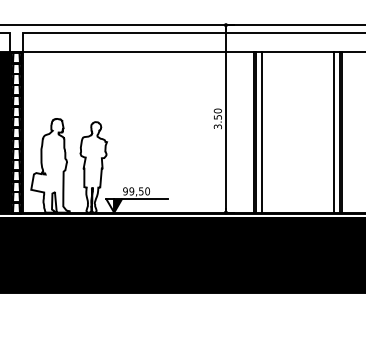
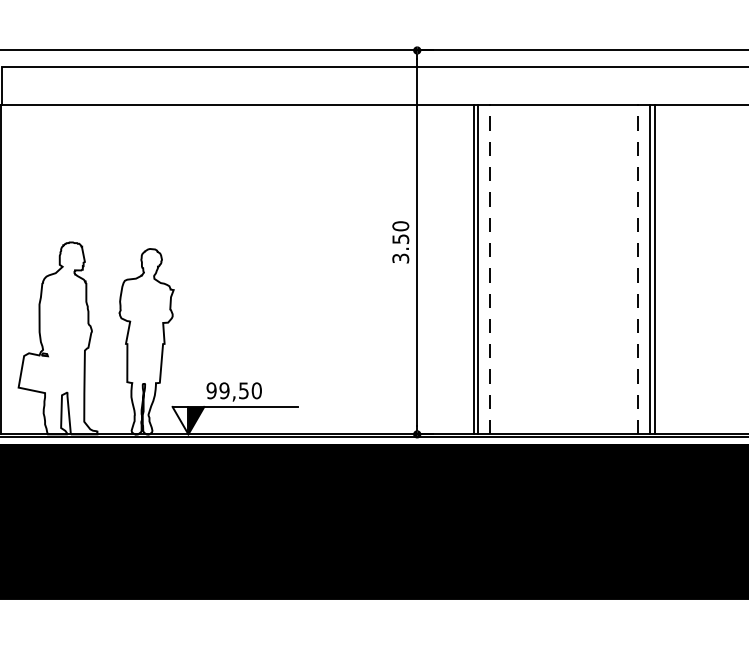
line: (261, 131) -> (490, 268), solid -> dashed
line: (333, 131) -> (637, 268), solid -> dashed

